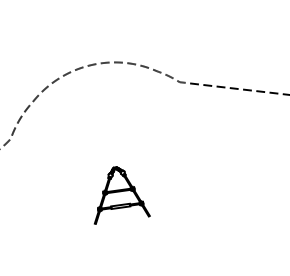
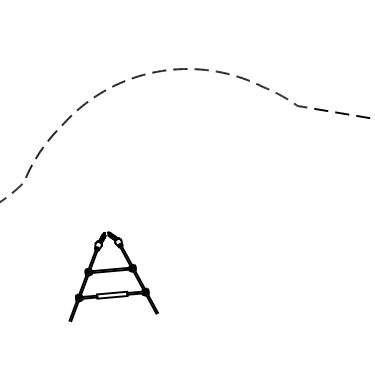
part: (121, 195) -> (114, 277), moved

